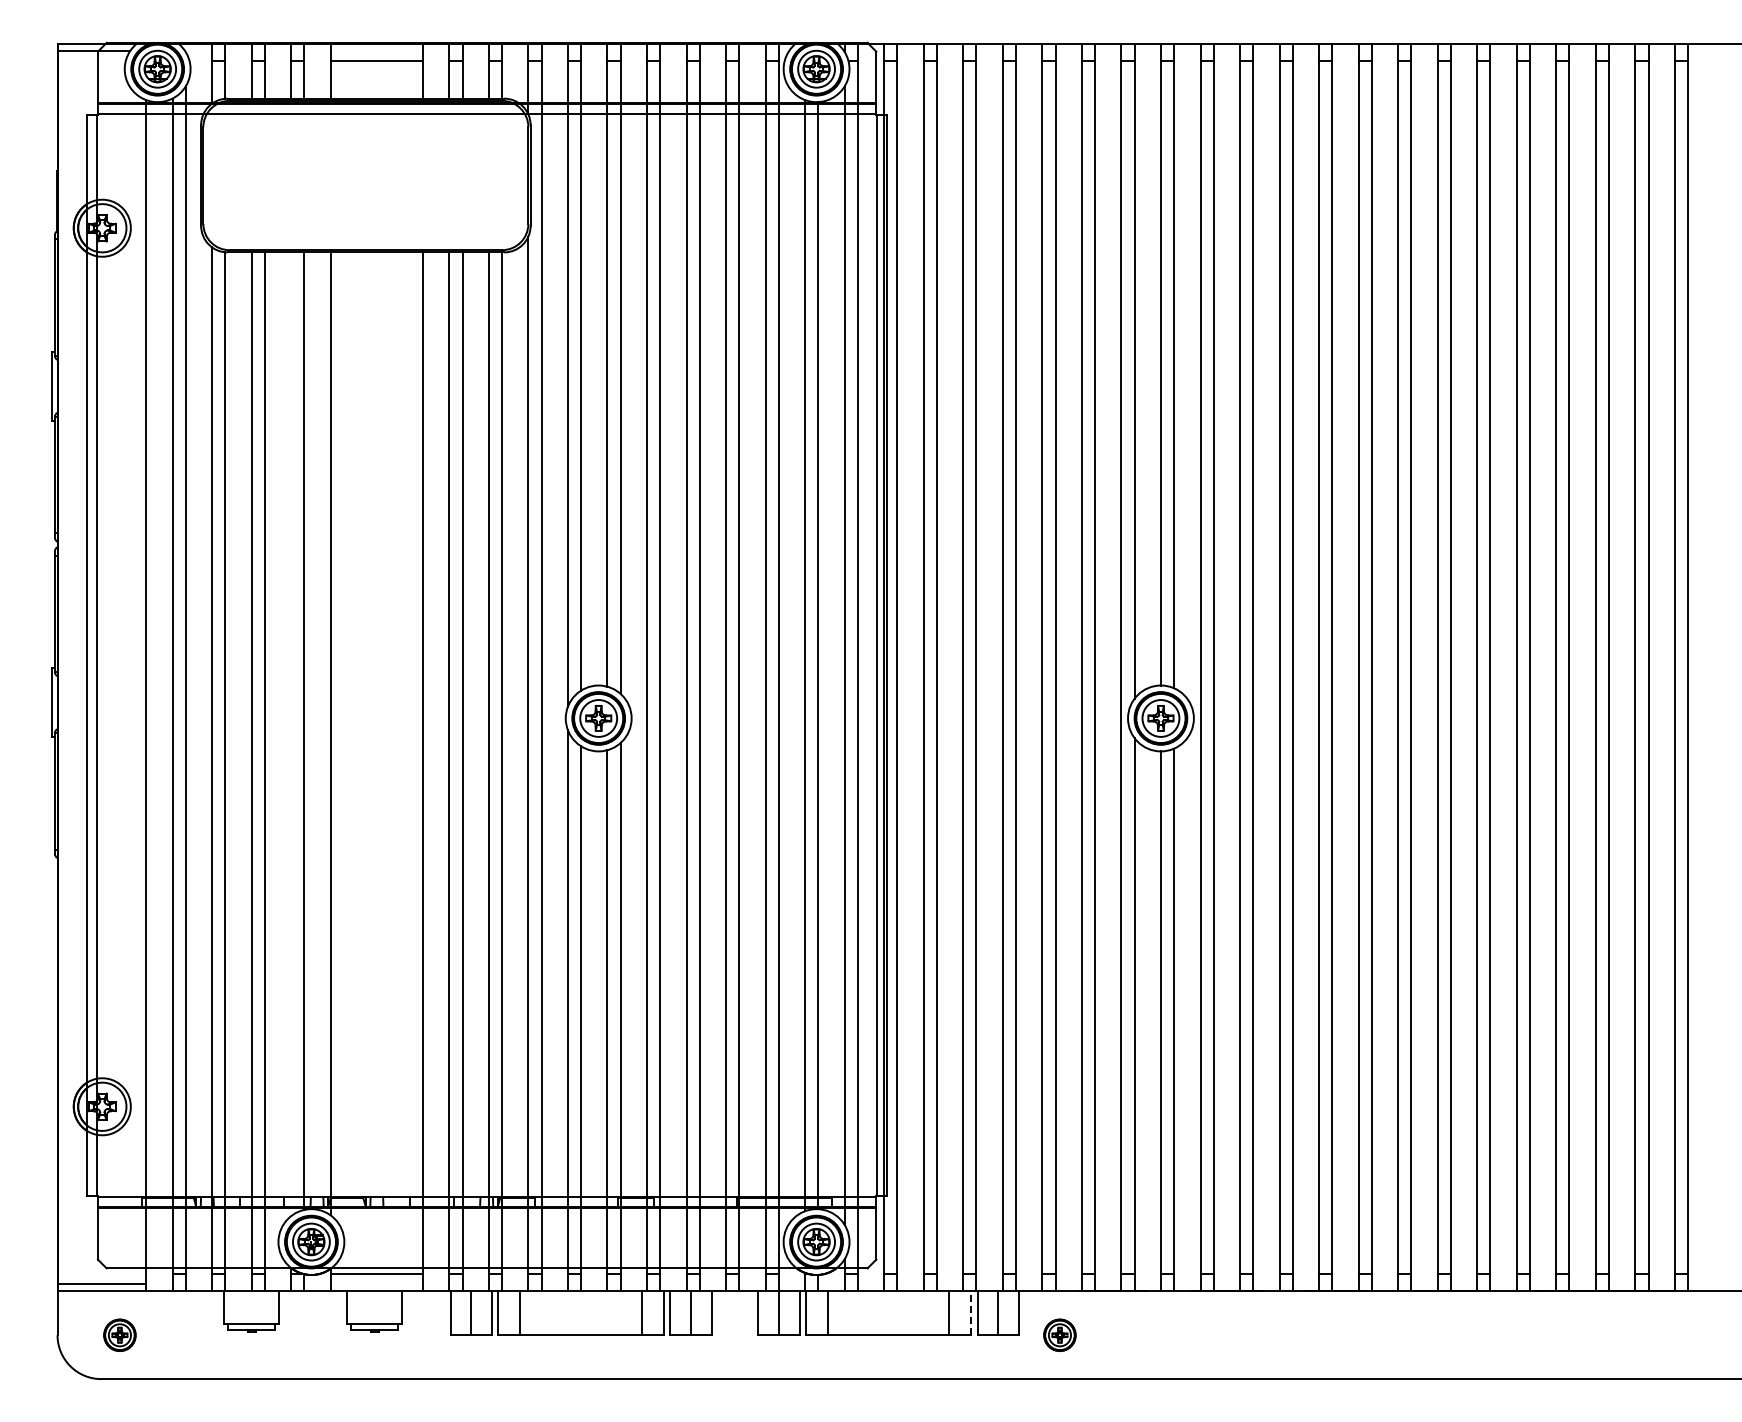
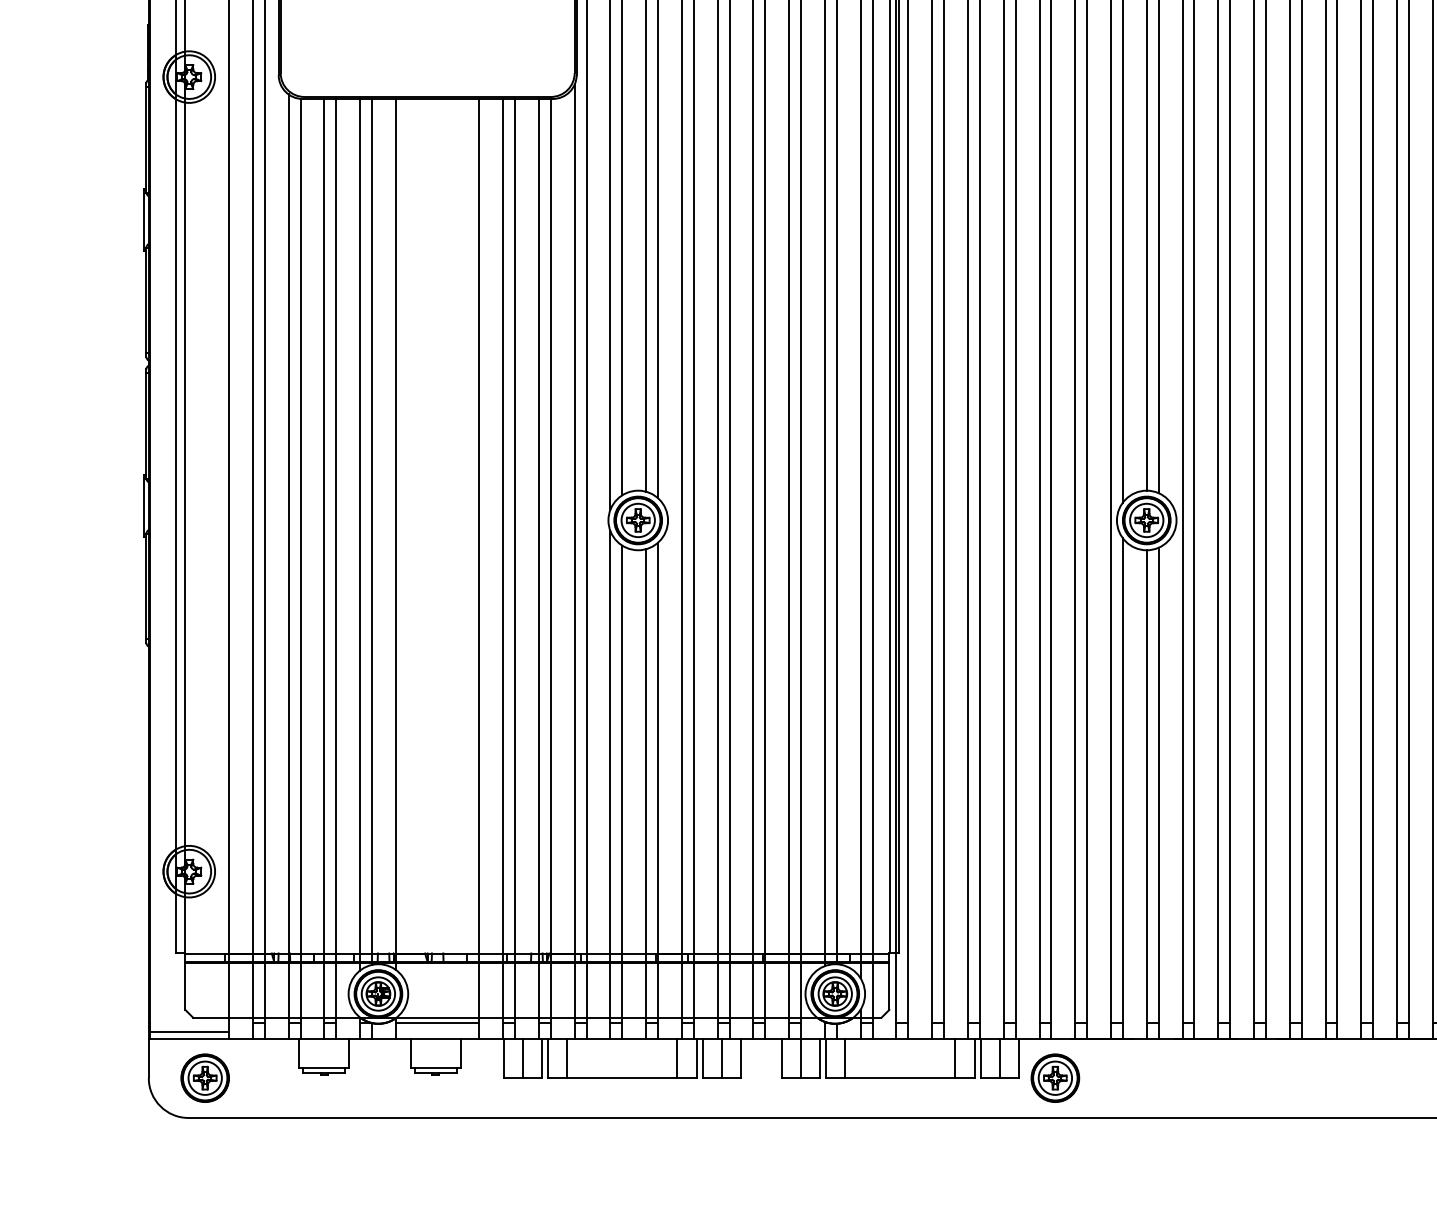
line: (291, 734) -> (360, 534), added
line: (971, 1313) -> (975, 1058), dashed -> solid
part: (119, 1335) -> (204, 1078), size x1.67
part: (1059, 1335) -> (1054, 1078), size x1.67

